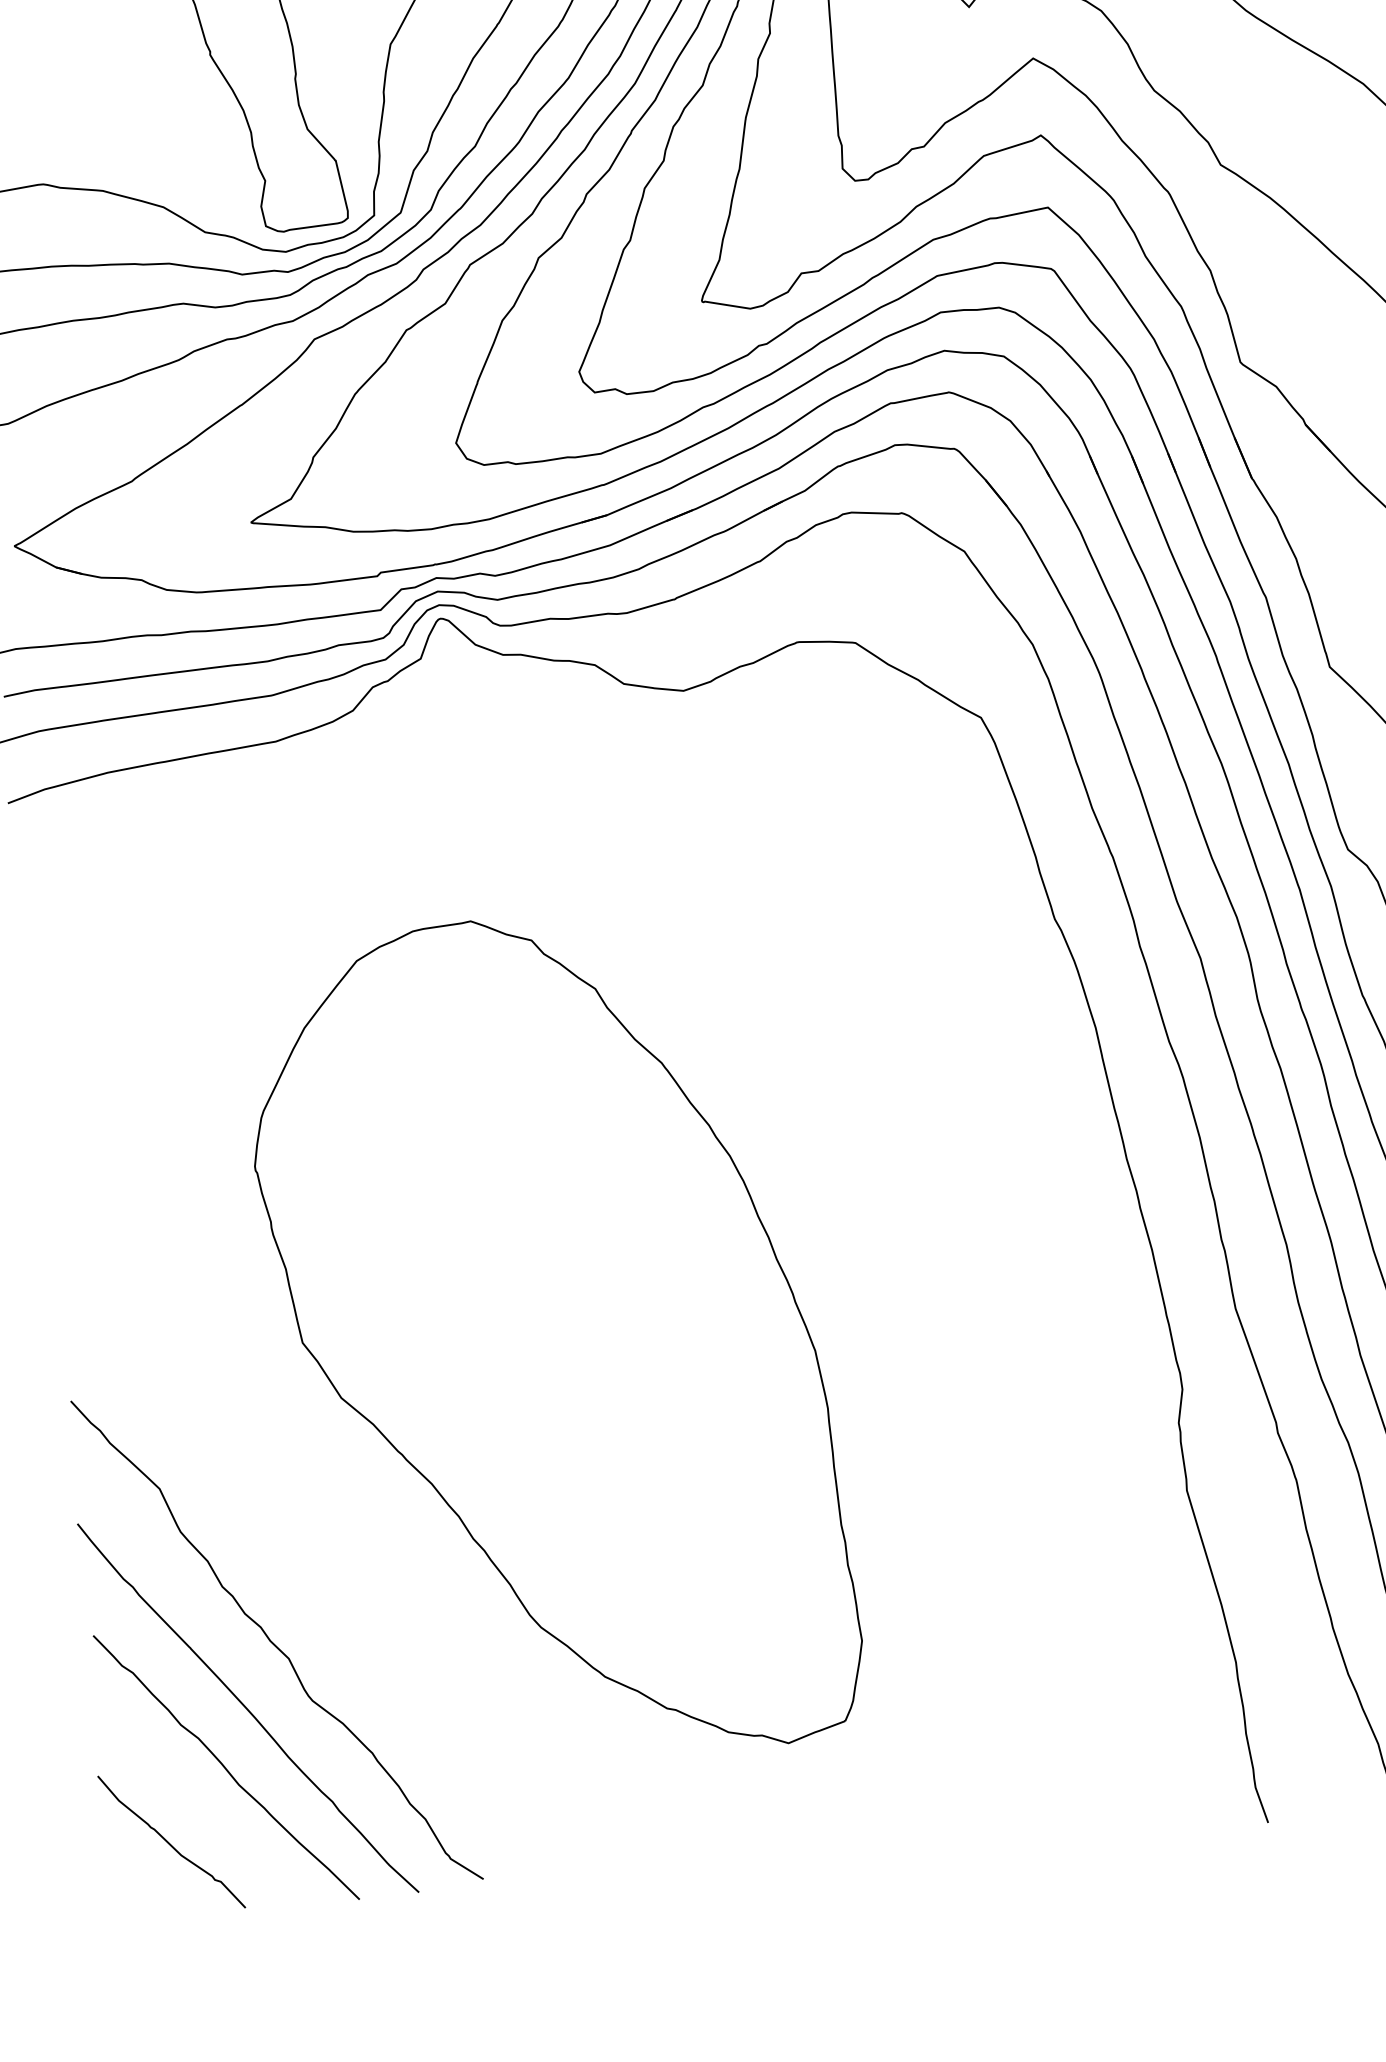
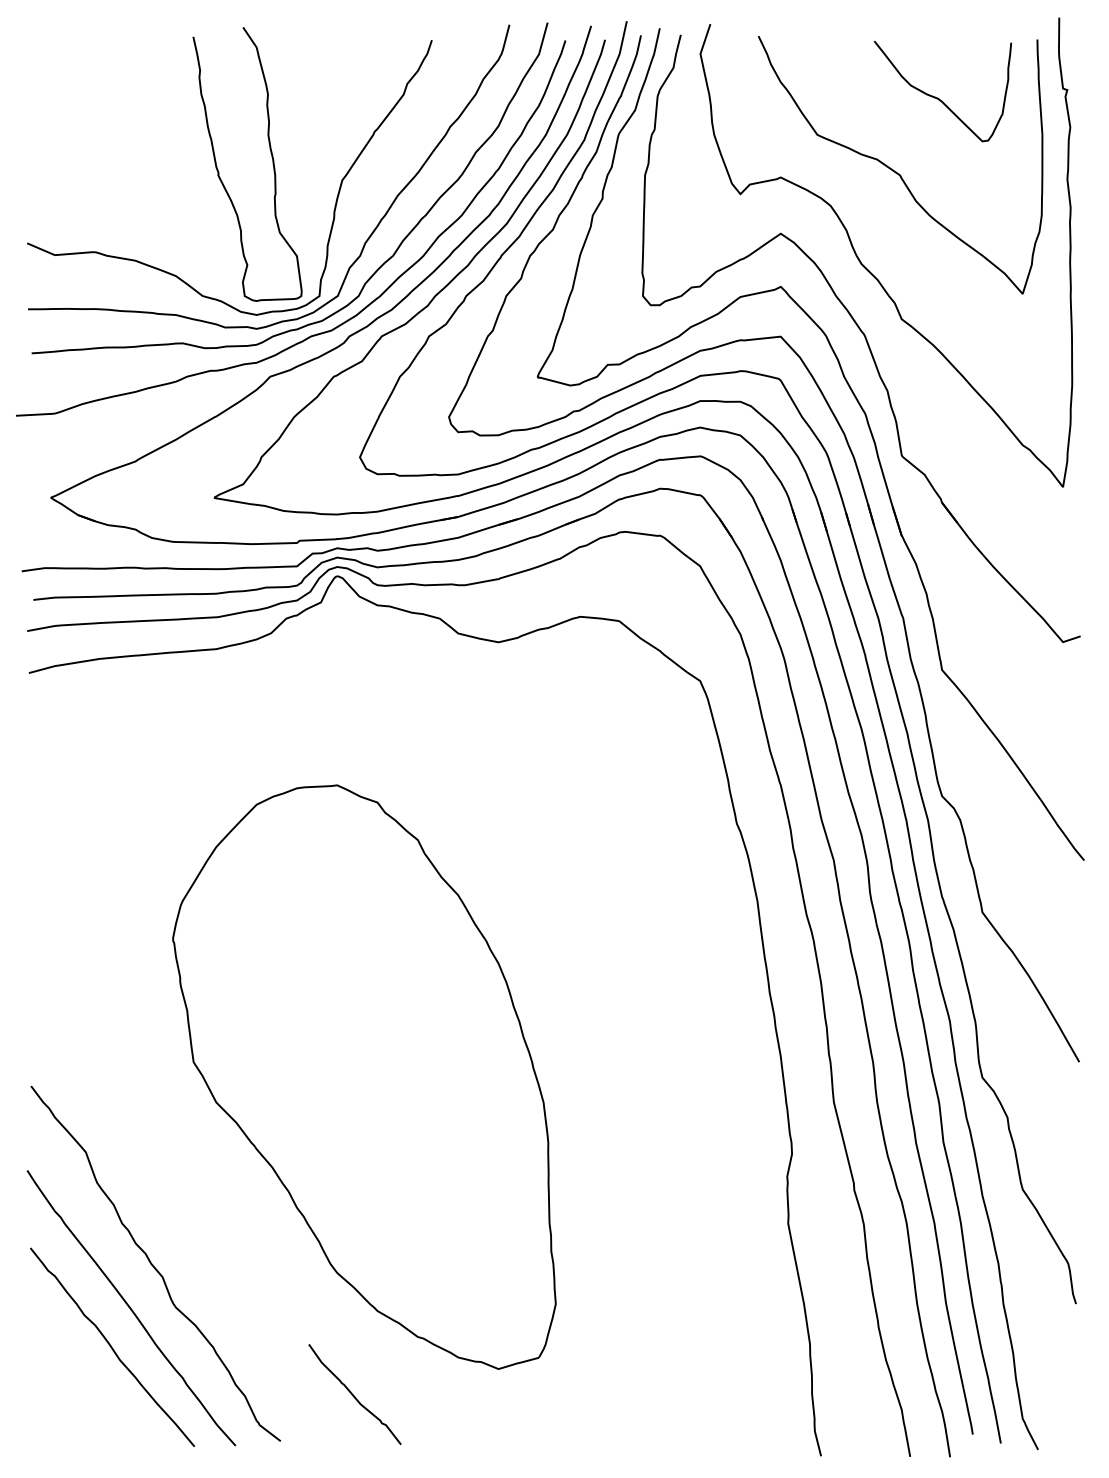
curve: (169, 1842) -> (353, 1394), moved

